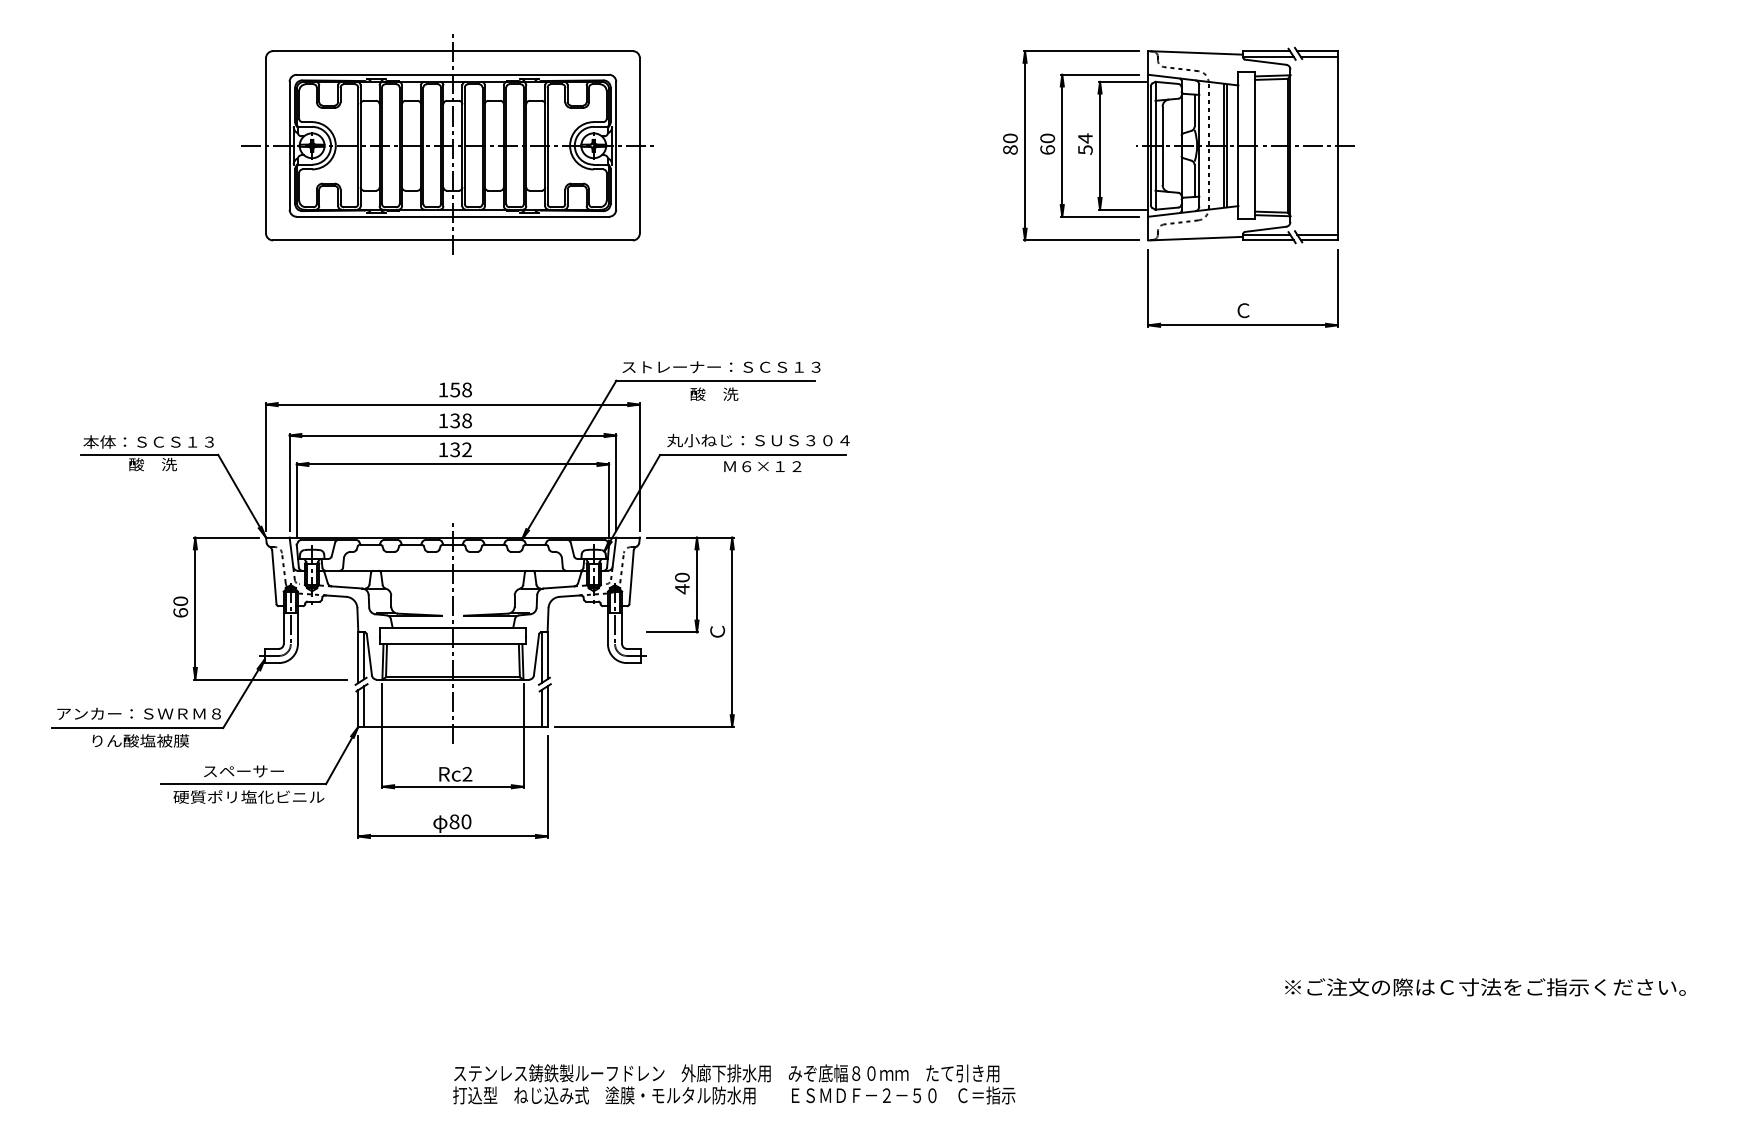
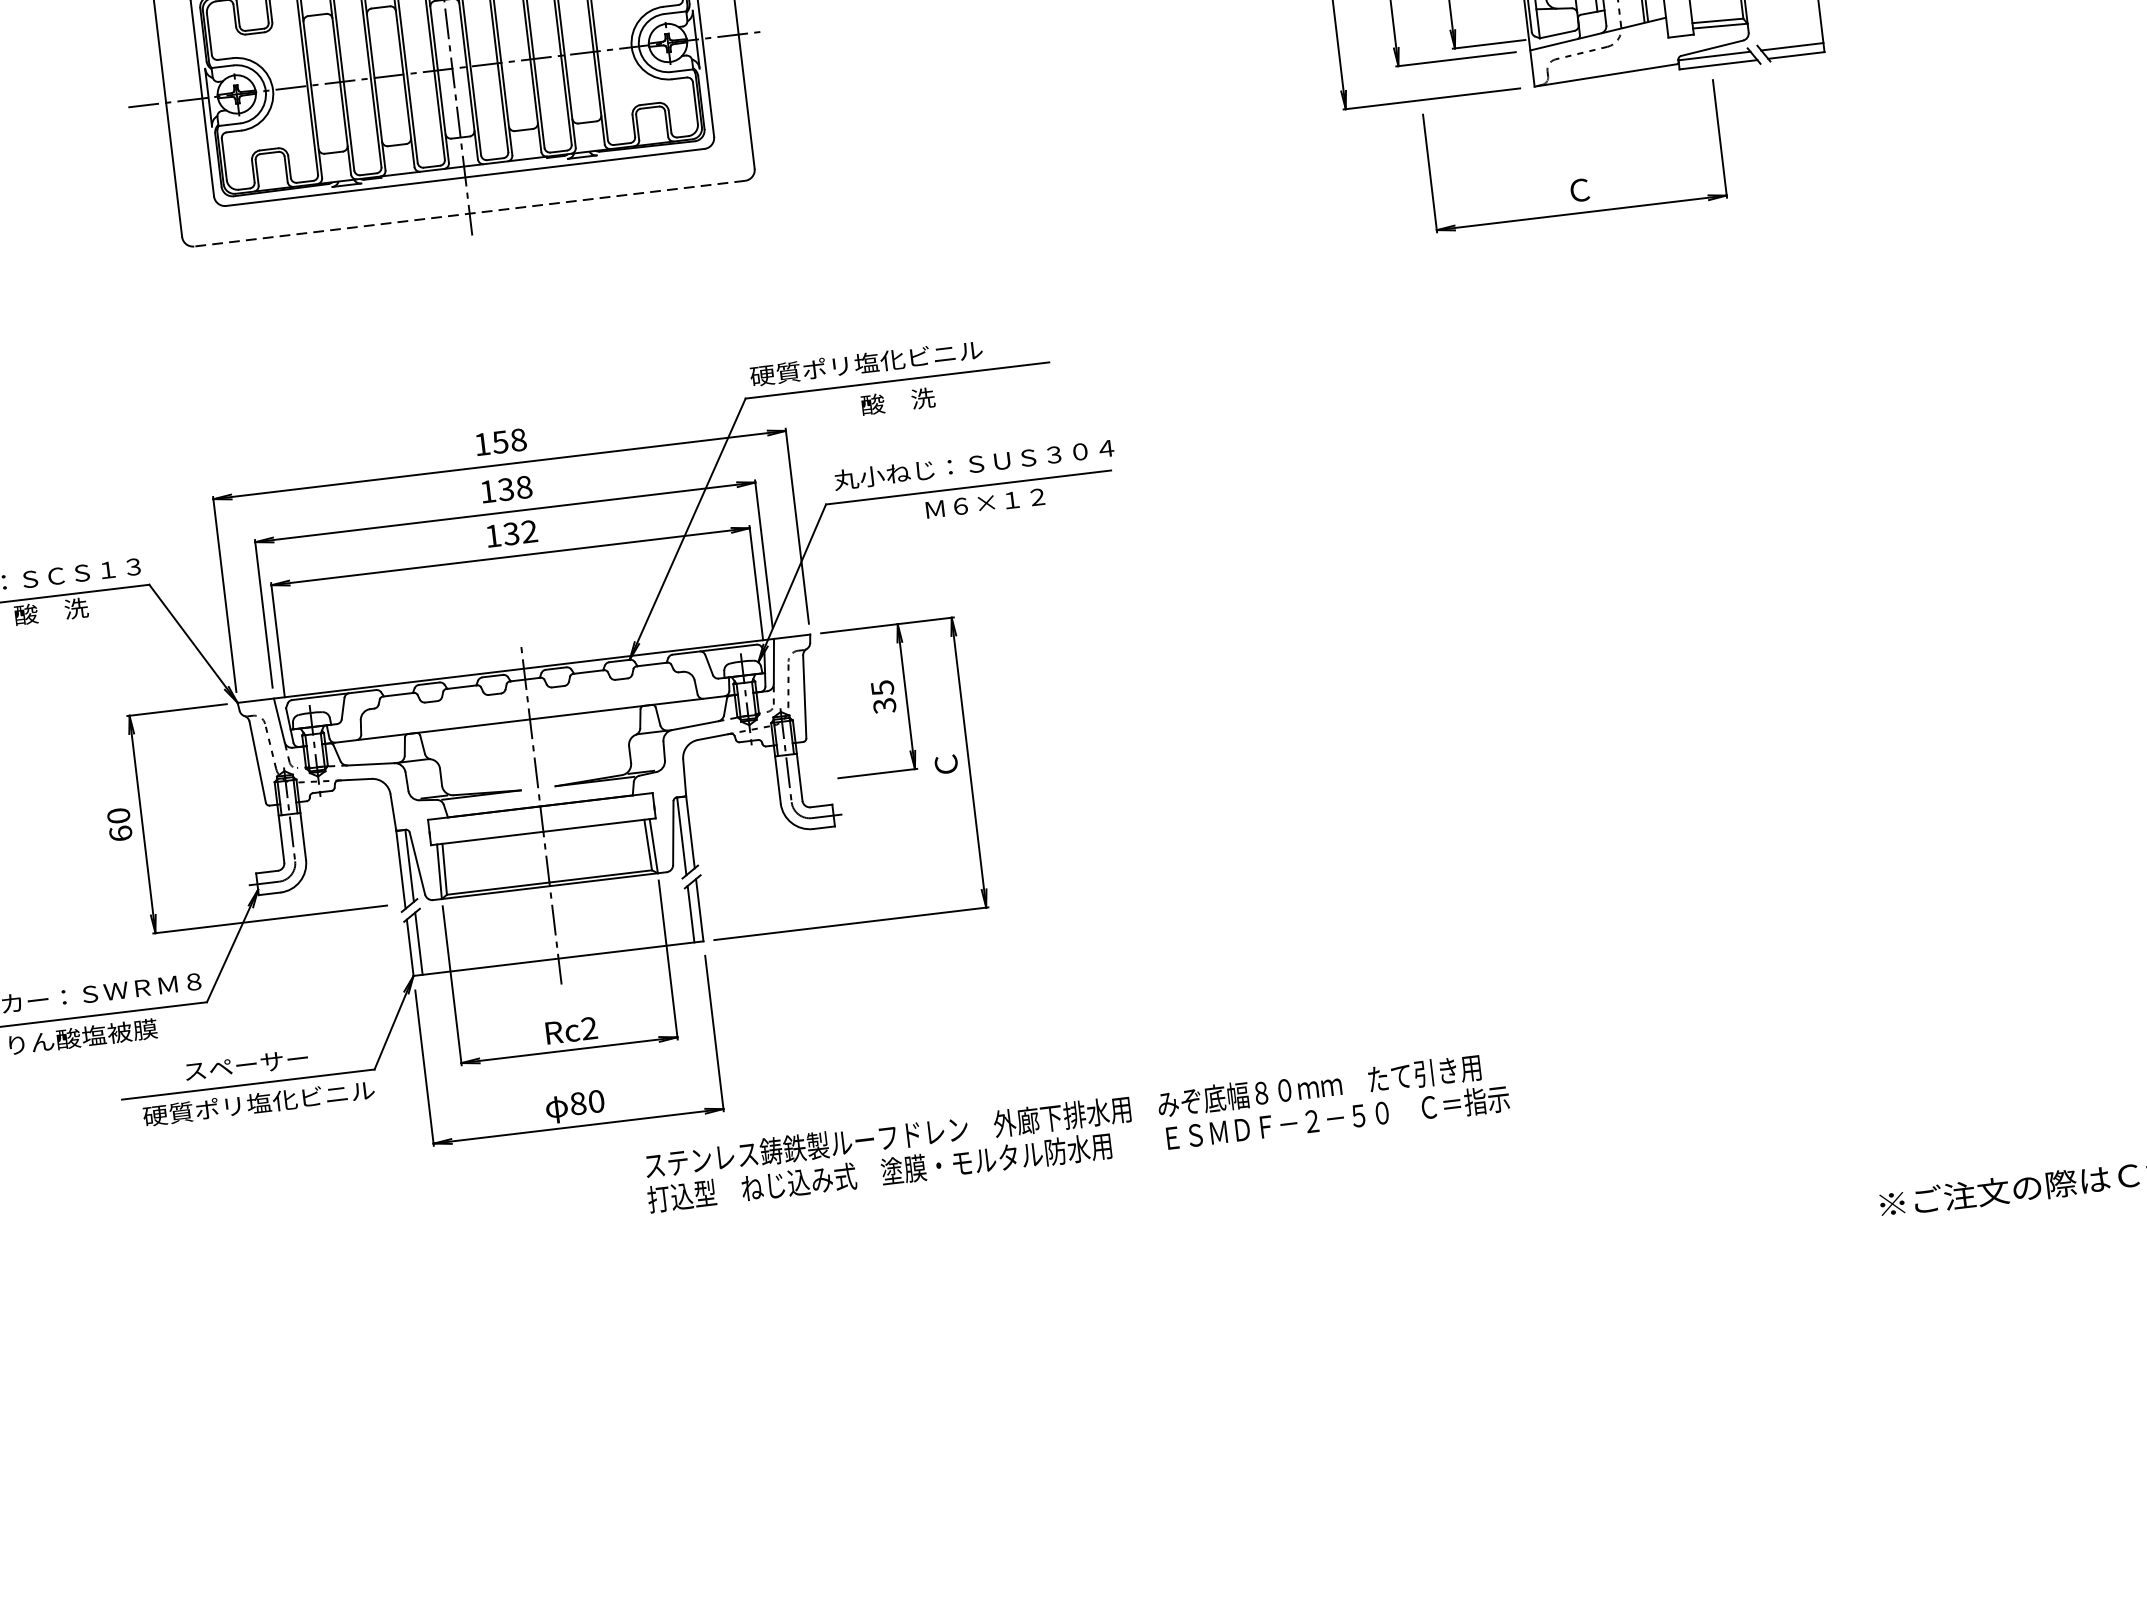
line: (452, 240) -> (469, 213), solid -> dashed
part: (1242, 303) -> (1576, 179), moved
text: (720, 366) -> (902, 357), ストレーナー：ＳＣＳ１３ -> 硬質ポリ塩化ビニル
text: (682, 583) -> (883, 697), 40 -> 35
text: (734, 1084) -> (1077, 1132), moved

